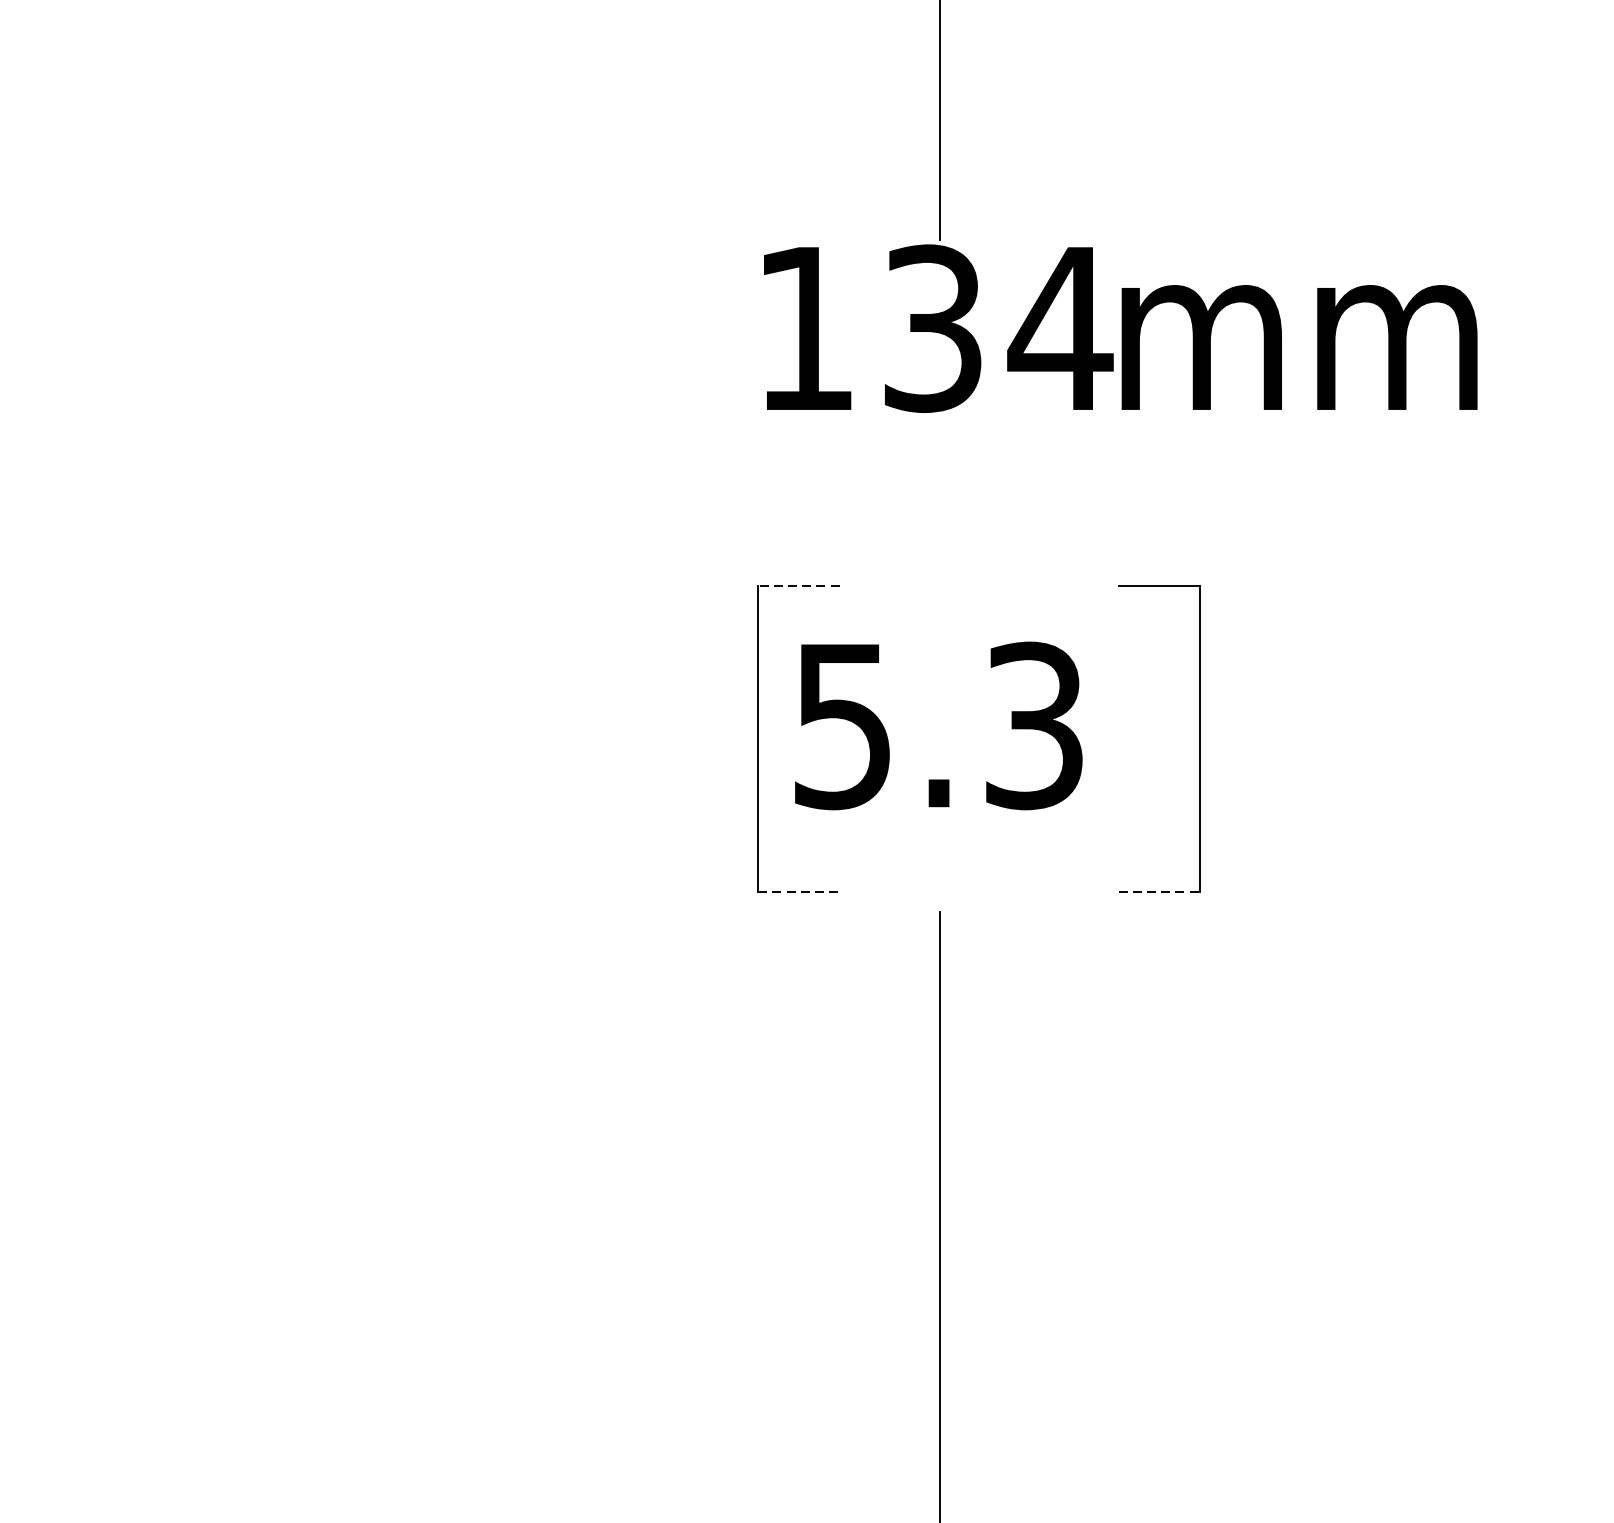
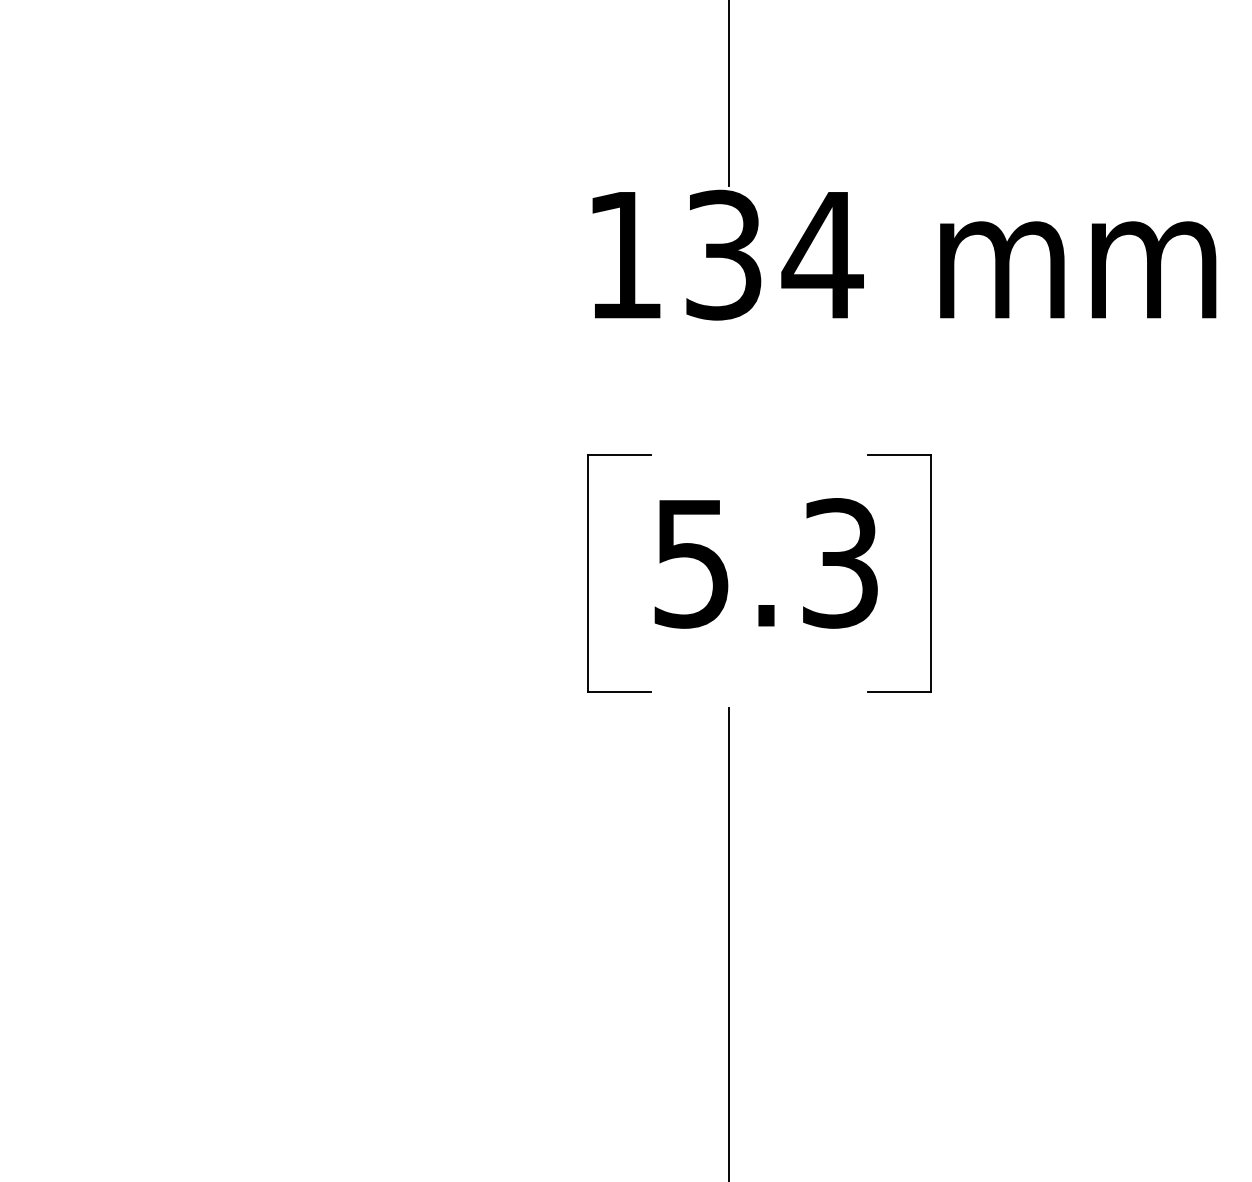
text: (1300, 347) -> (1078, 269), moved
line: (798, 585) -> (619, 454), dashed -> solid
text: (937, 726) -> (765, 563), moved
line: (798, 891) -> (619, 691), dashed -> solid
line: (1159, 891) -> (899, 691), dashed -> solid

